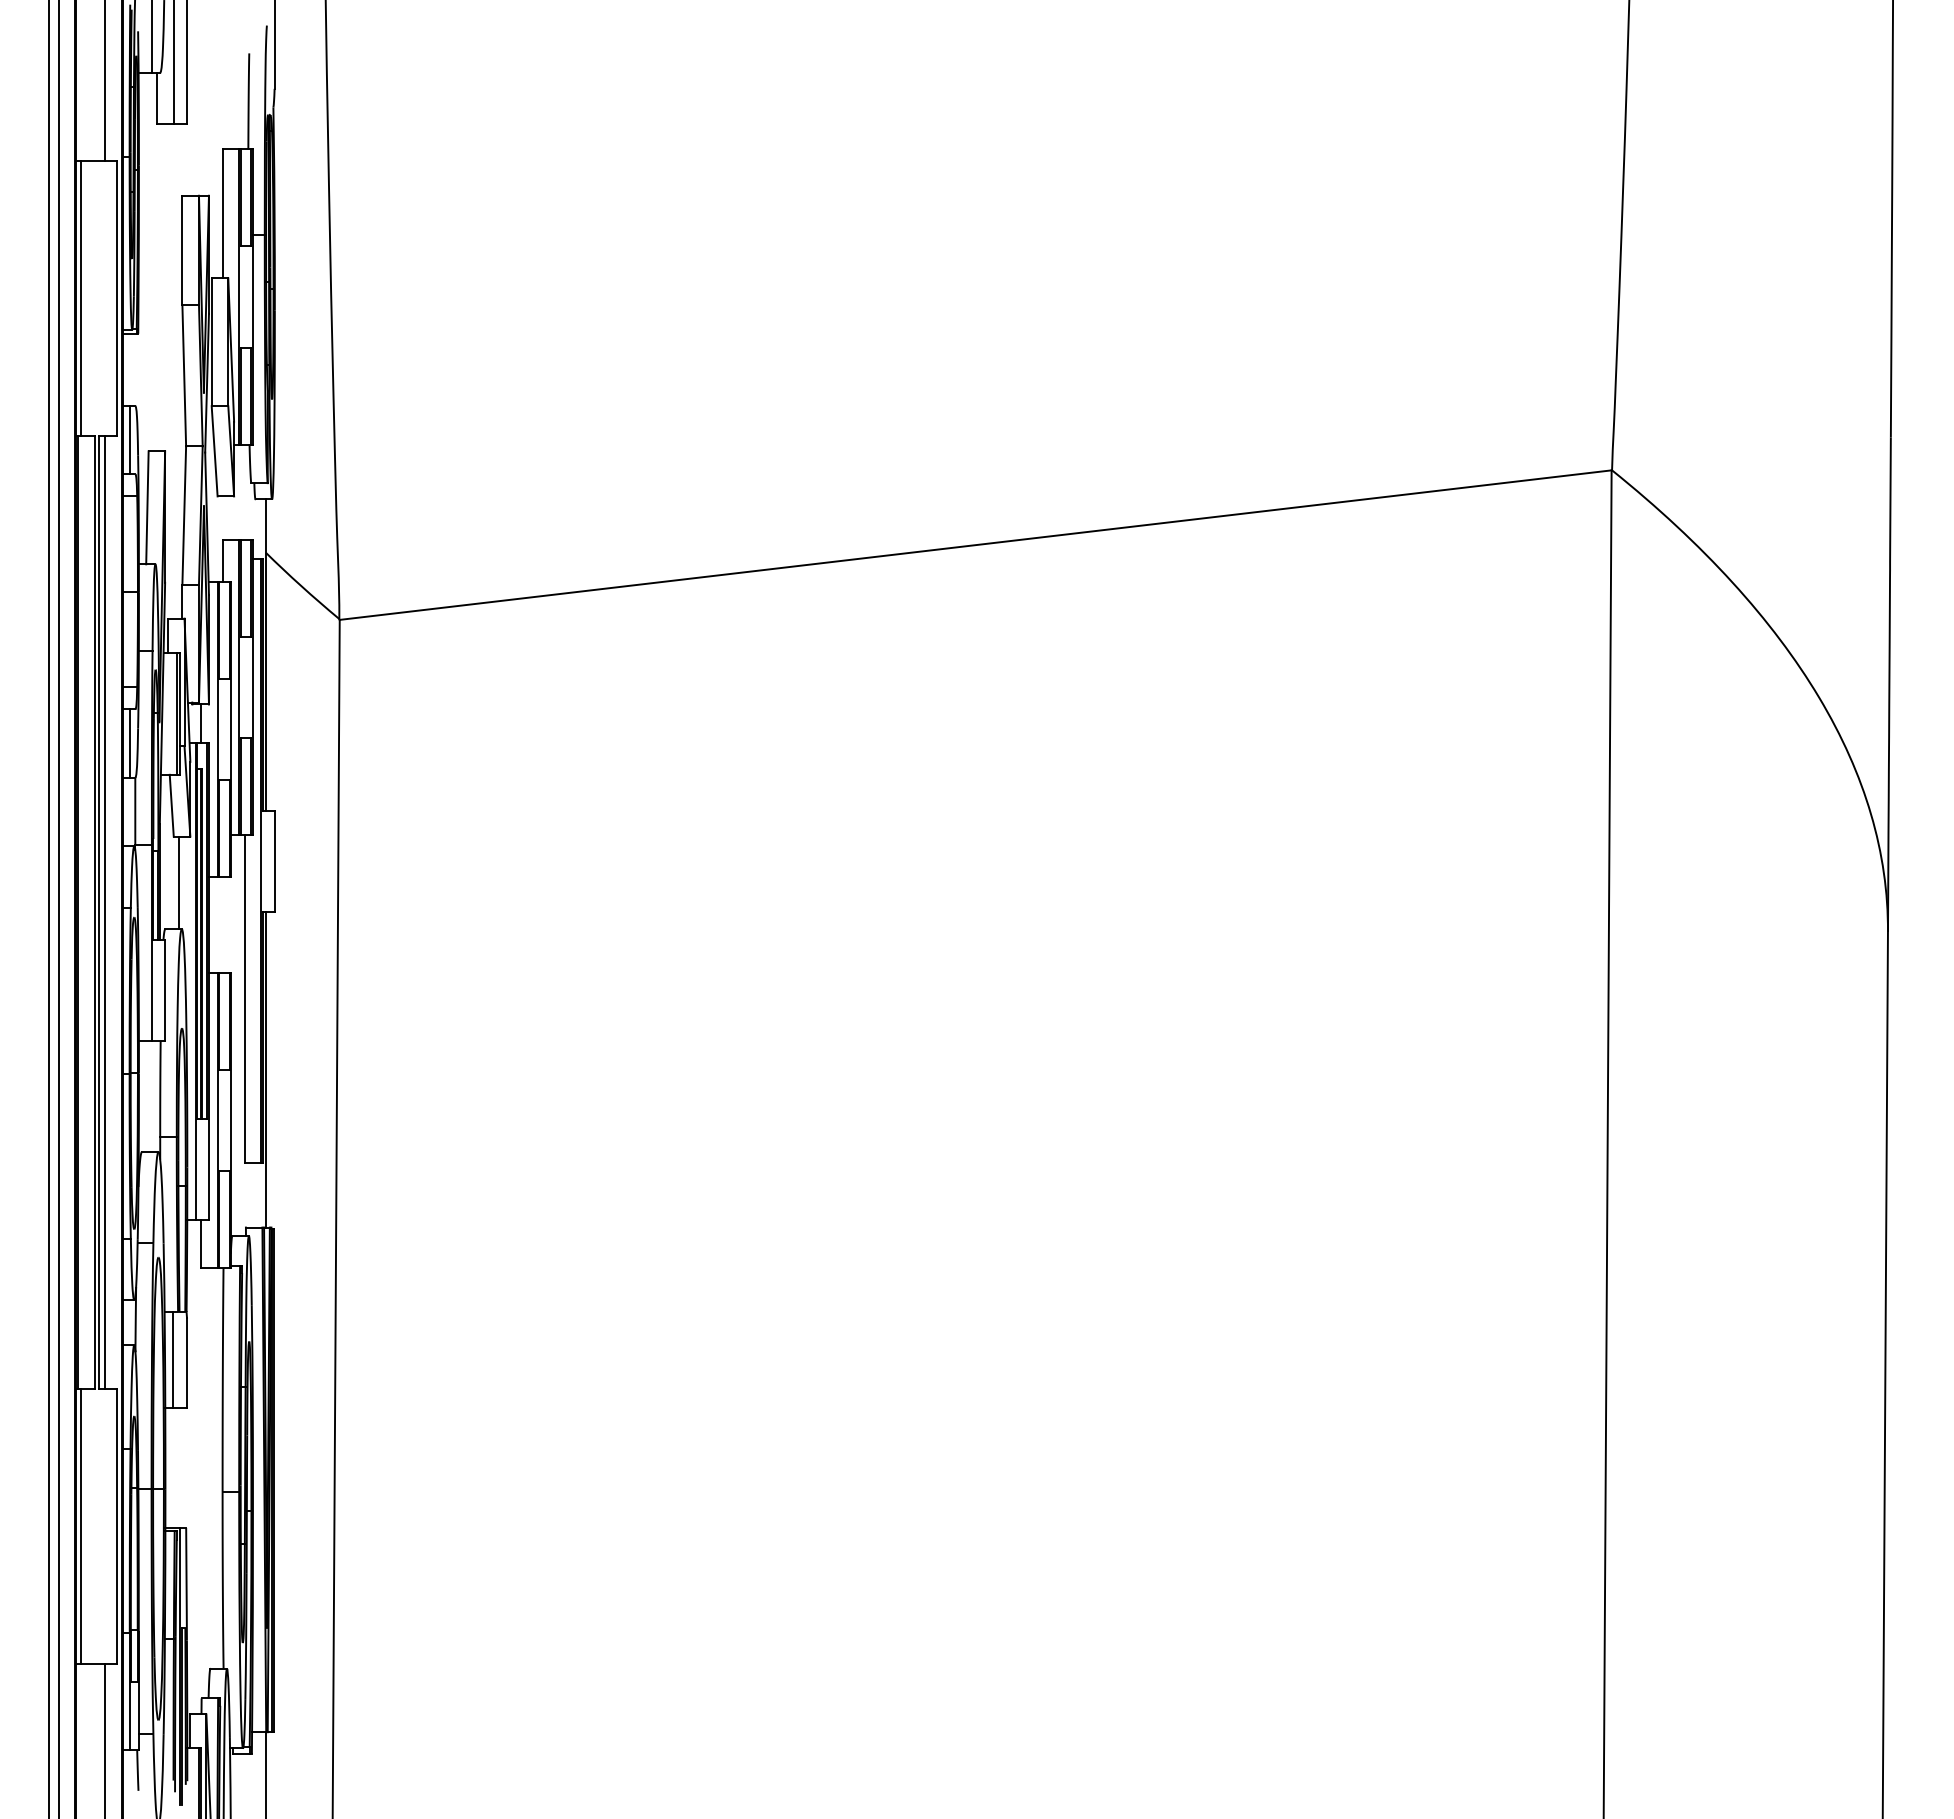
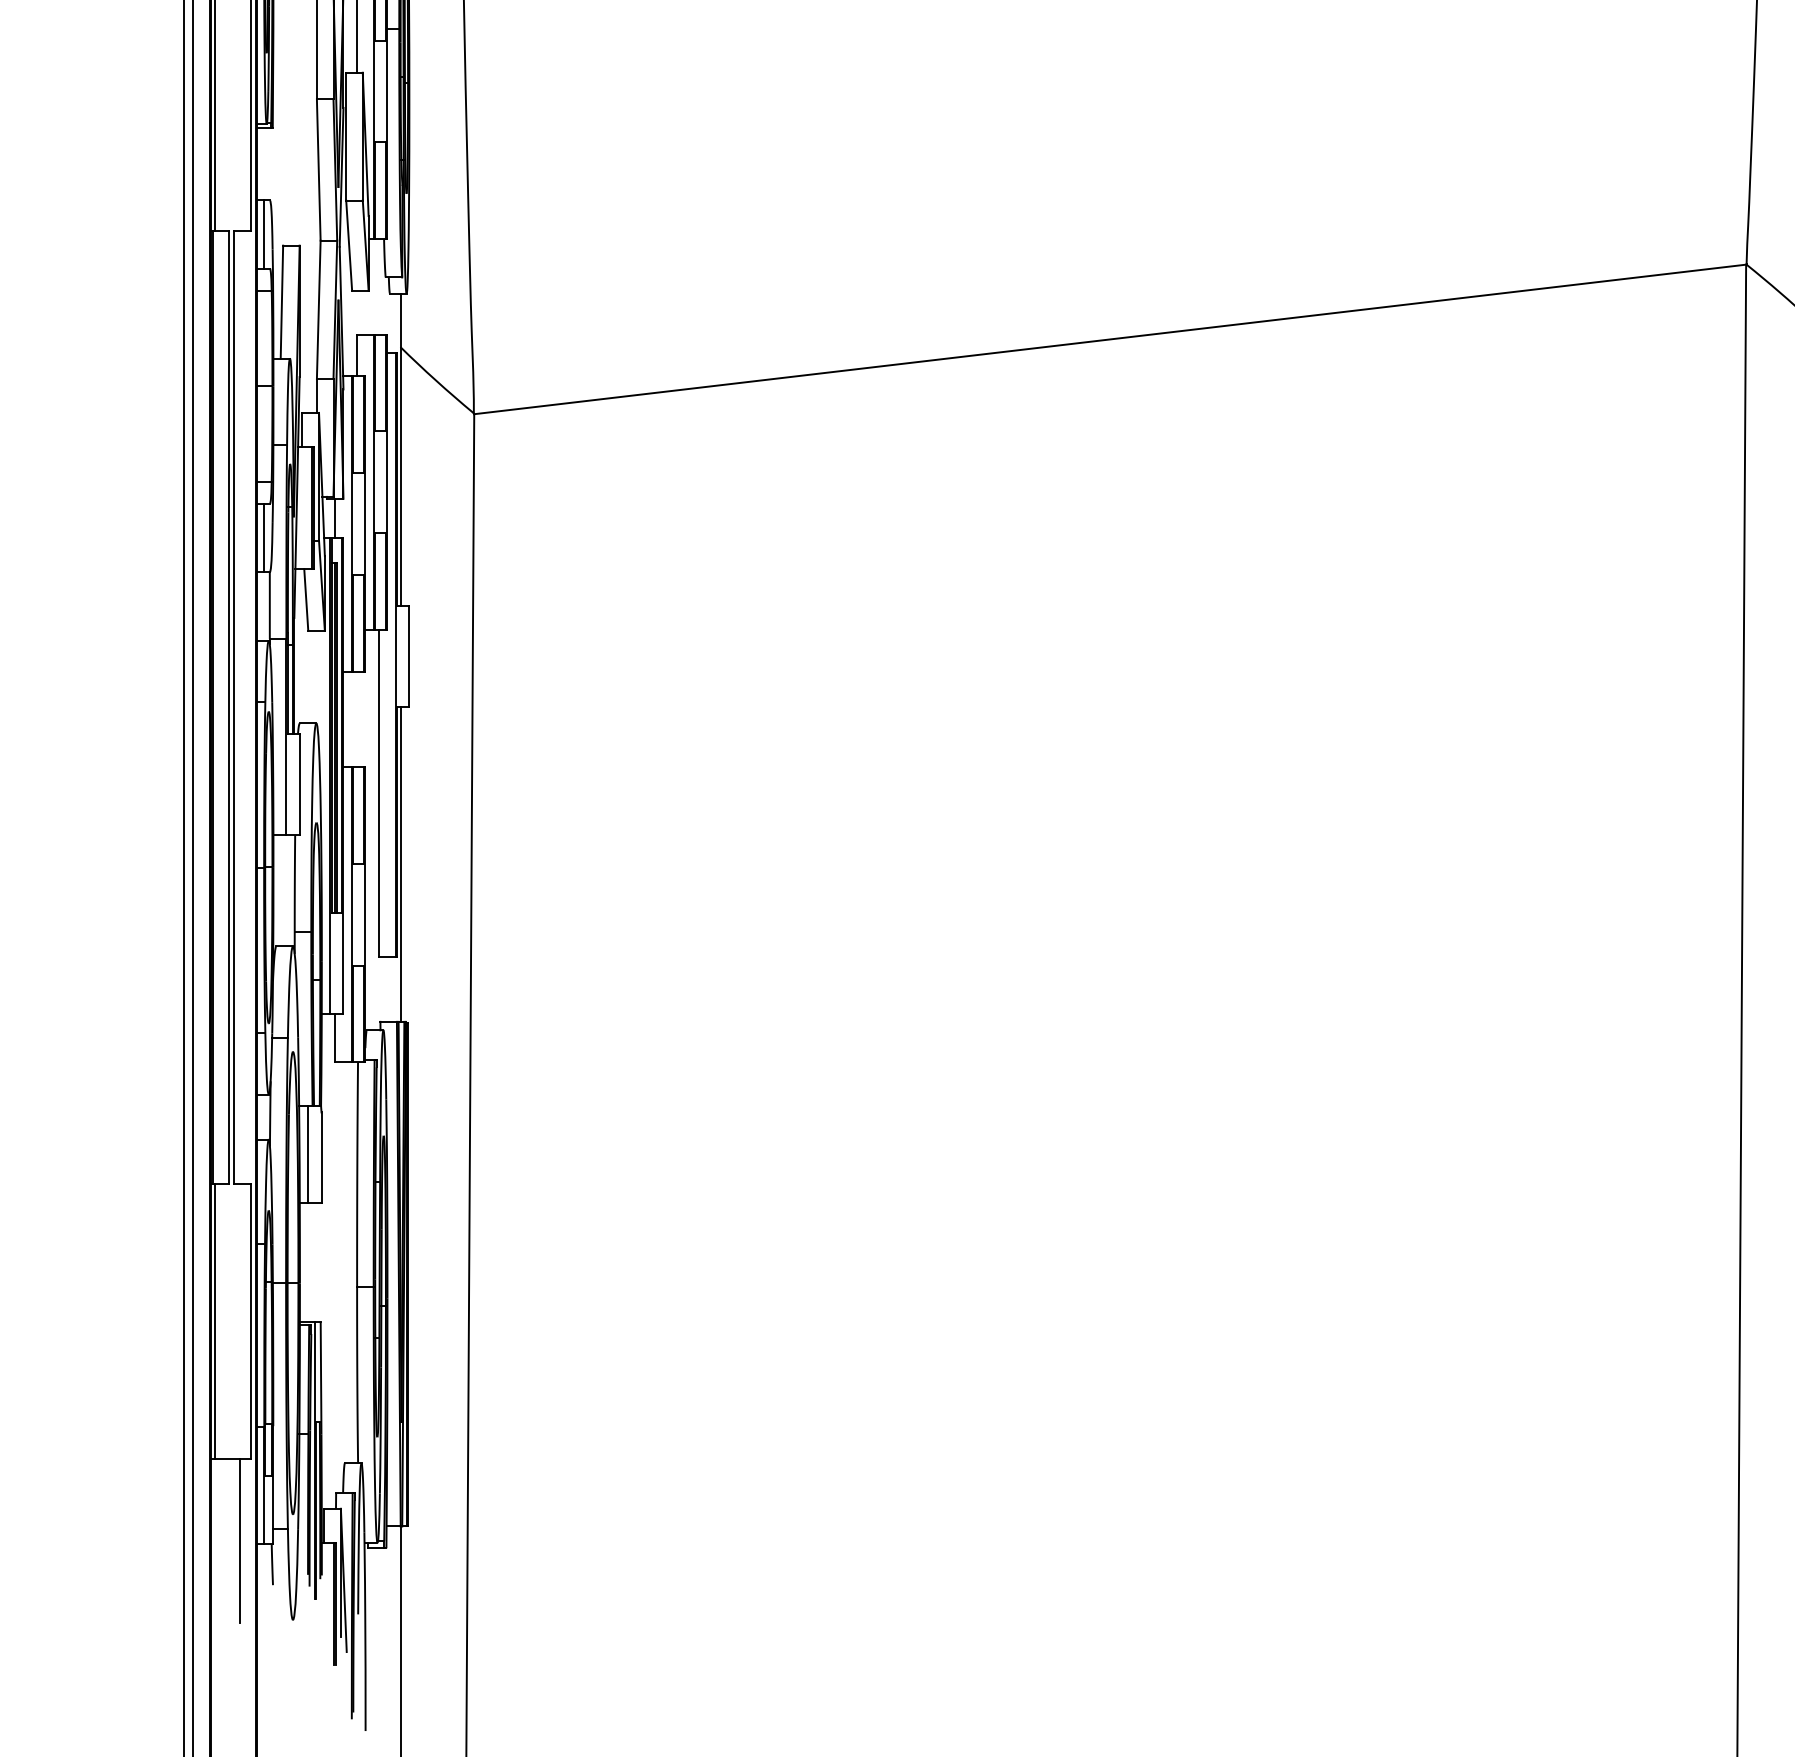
line: (179, 882) -> (314, 676), removed
line: (105, 912) -> (240, 706), removed

